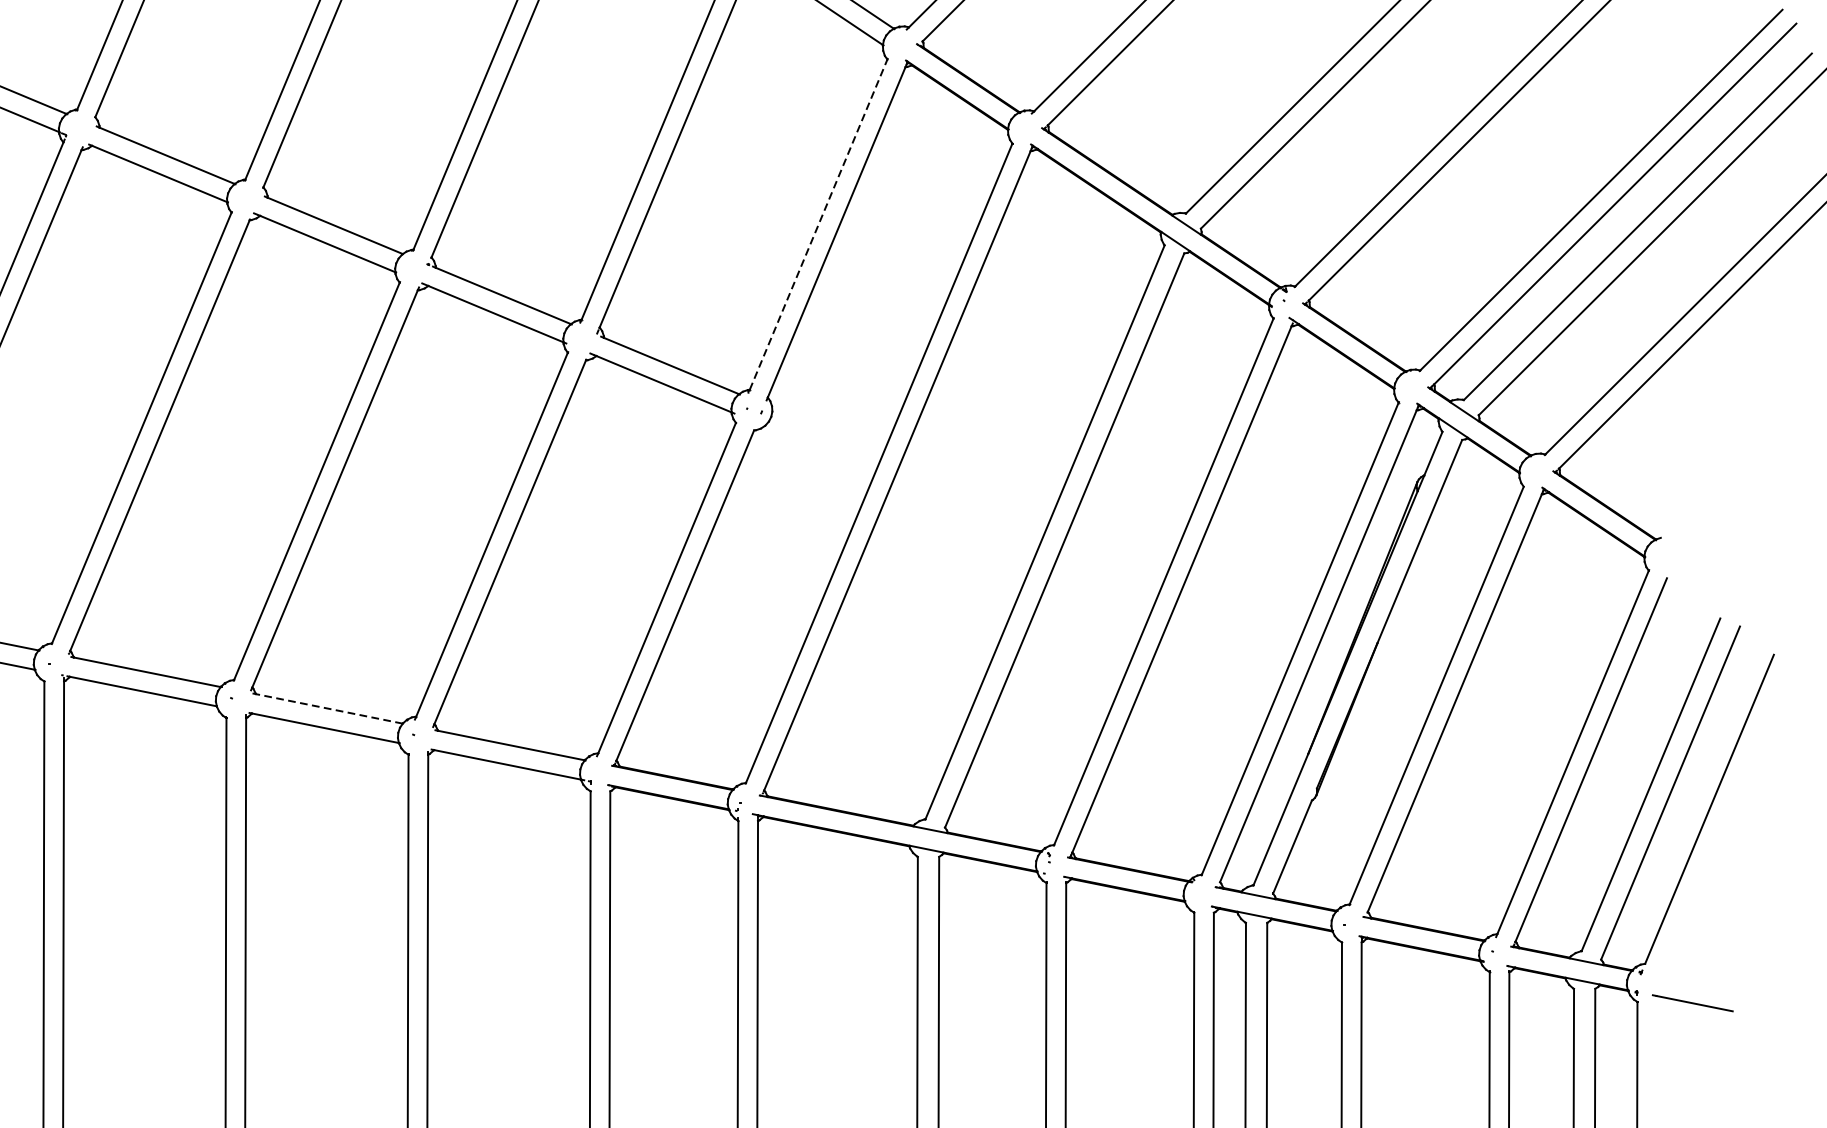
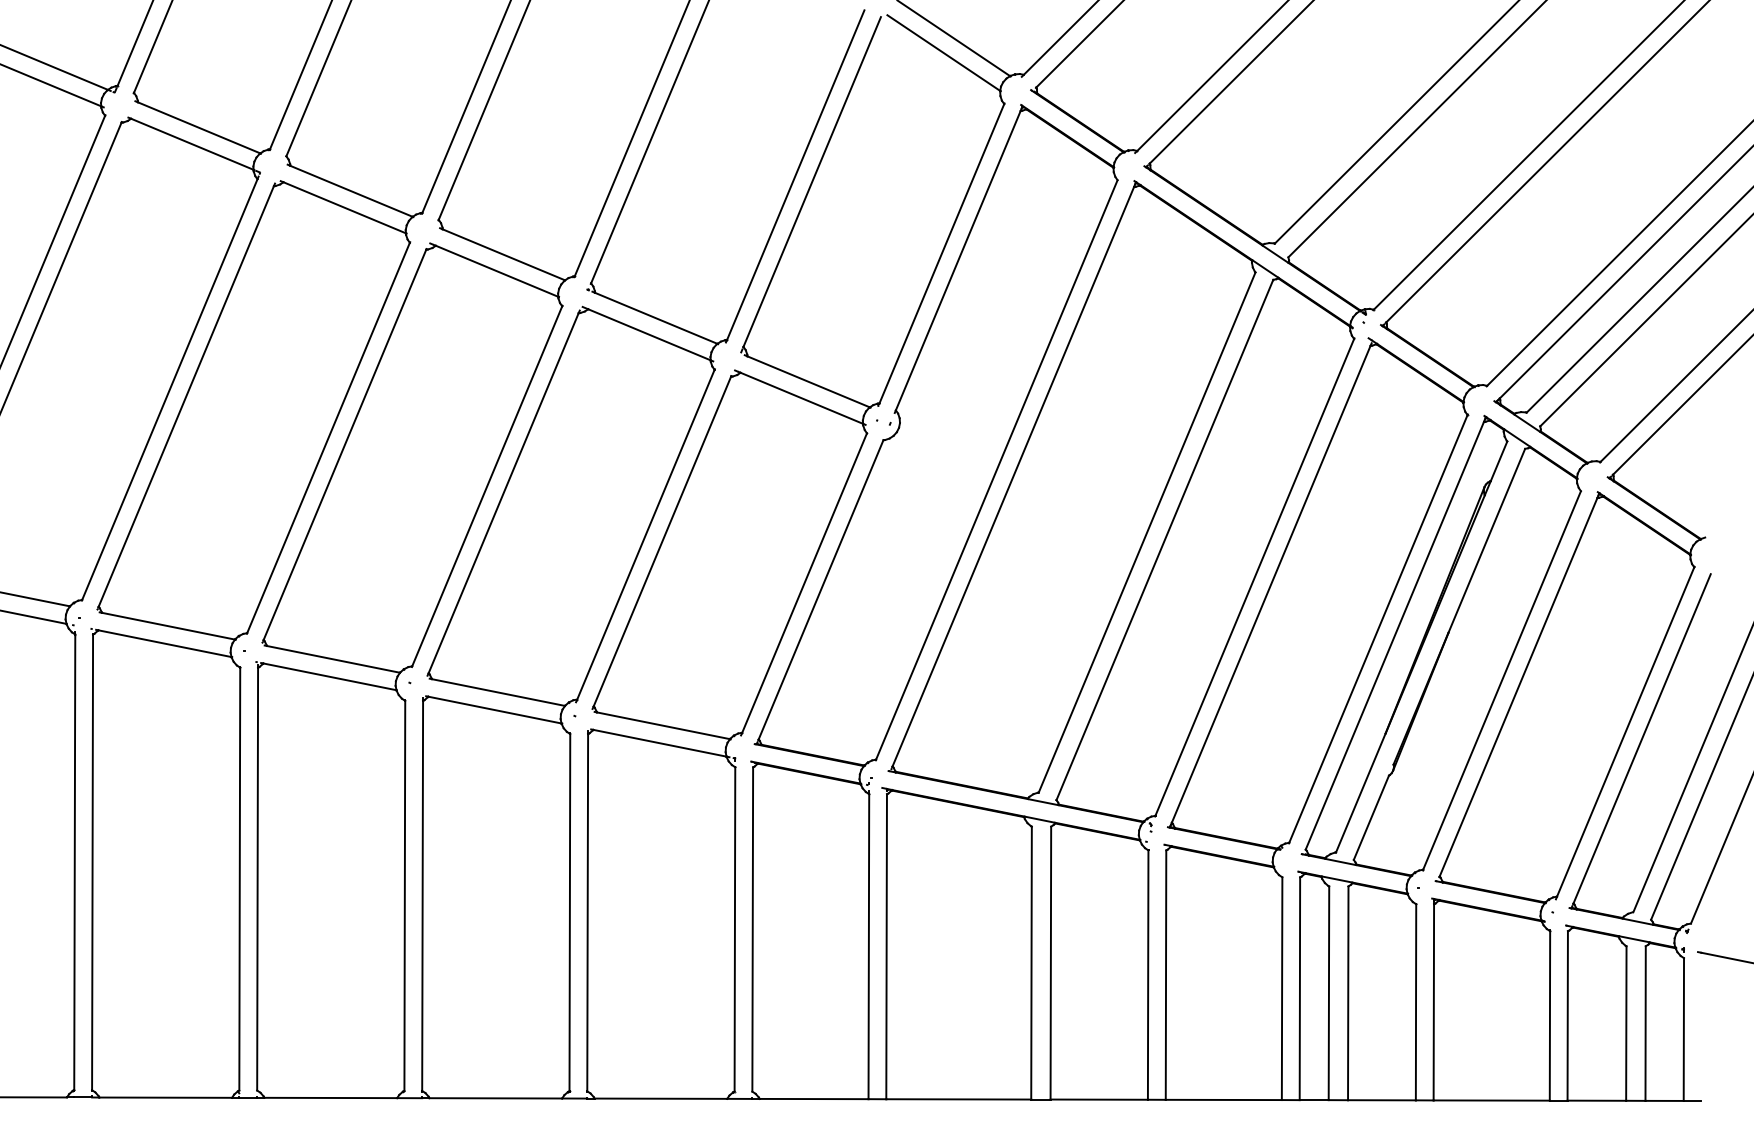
line: (819, 224) -> (942, 253), dashed -> solid
line: (329, 708) -> (498, 692), dashed -> solid

